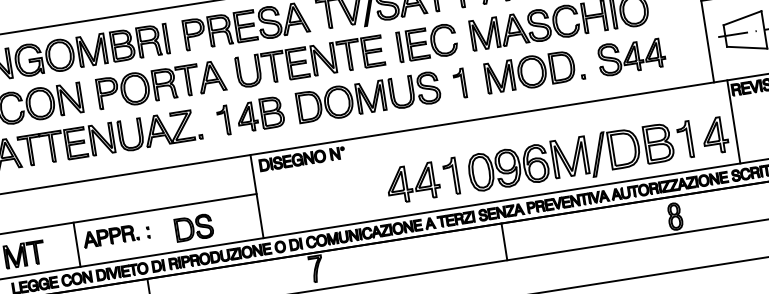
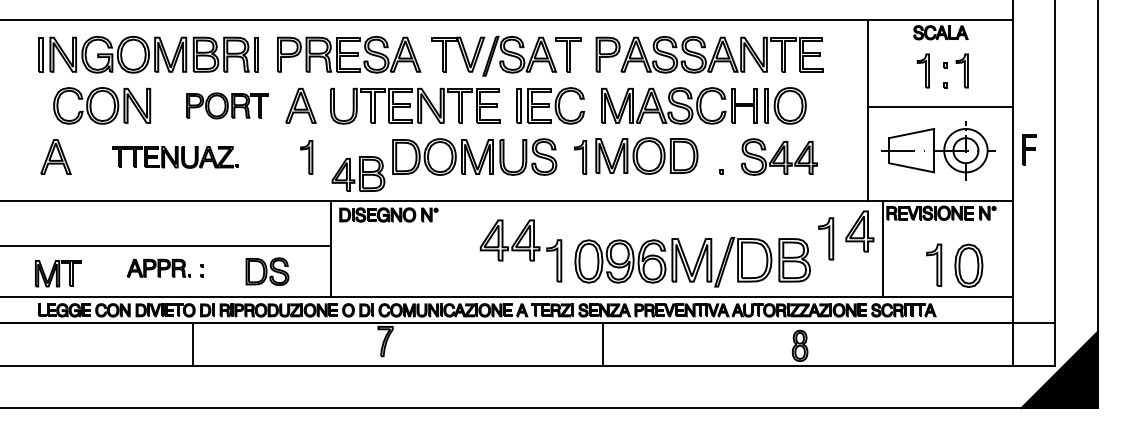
part: (529, 71) -> (646, 155), moved
part: (148, 86) -> (227, 105), size x0.7
part: (260, 113) -> (358, 173), moved
part: (714, 135) -> (859, 231), moved
part: (110, 138) -> (175, 157), size x0.6
part: (685, 139) -> (826, 238), moved
part: (412, 183) -> (509, 240), moved
part: (194, 227) -> (267, 271), moved
line: (77, 244) -> (119, 271), removed

